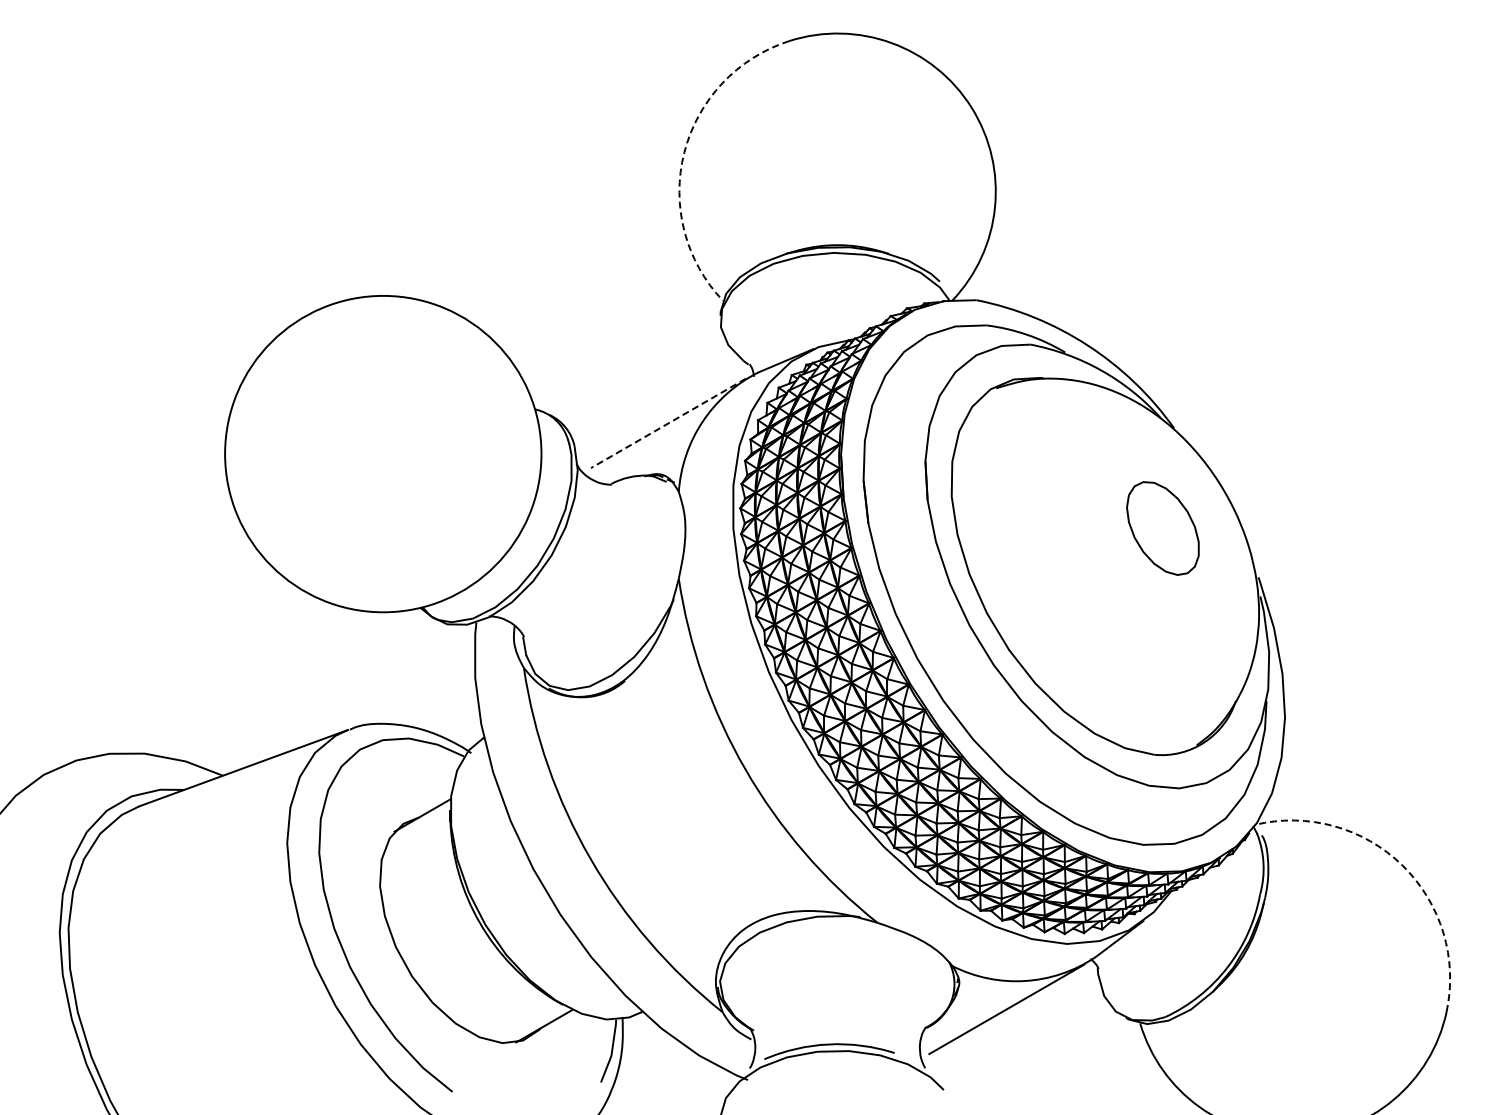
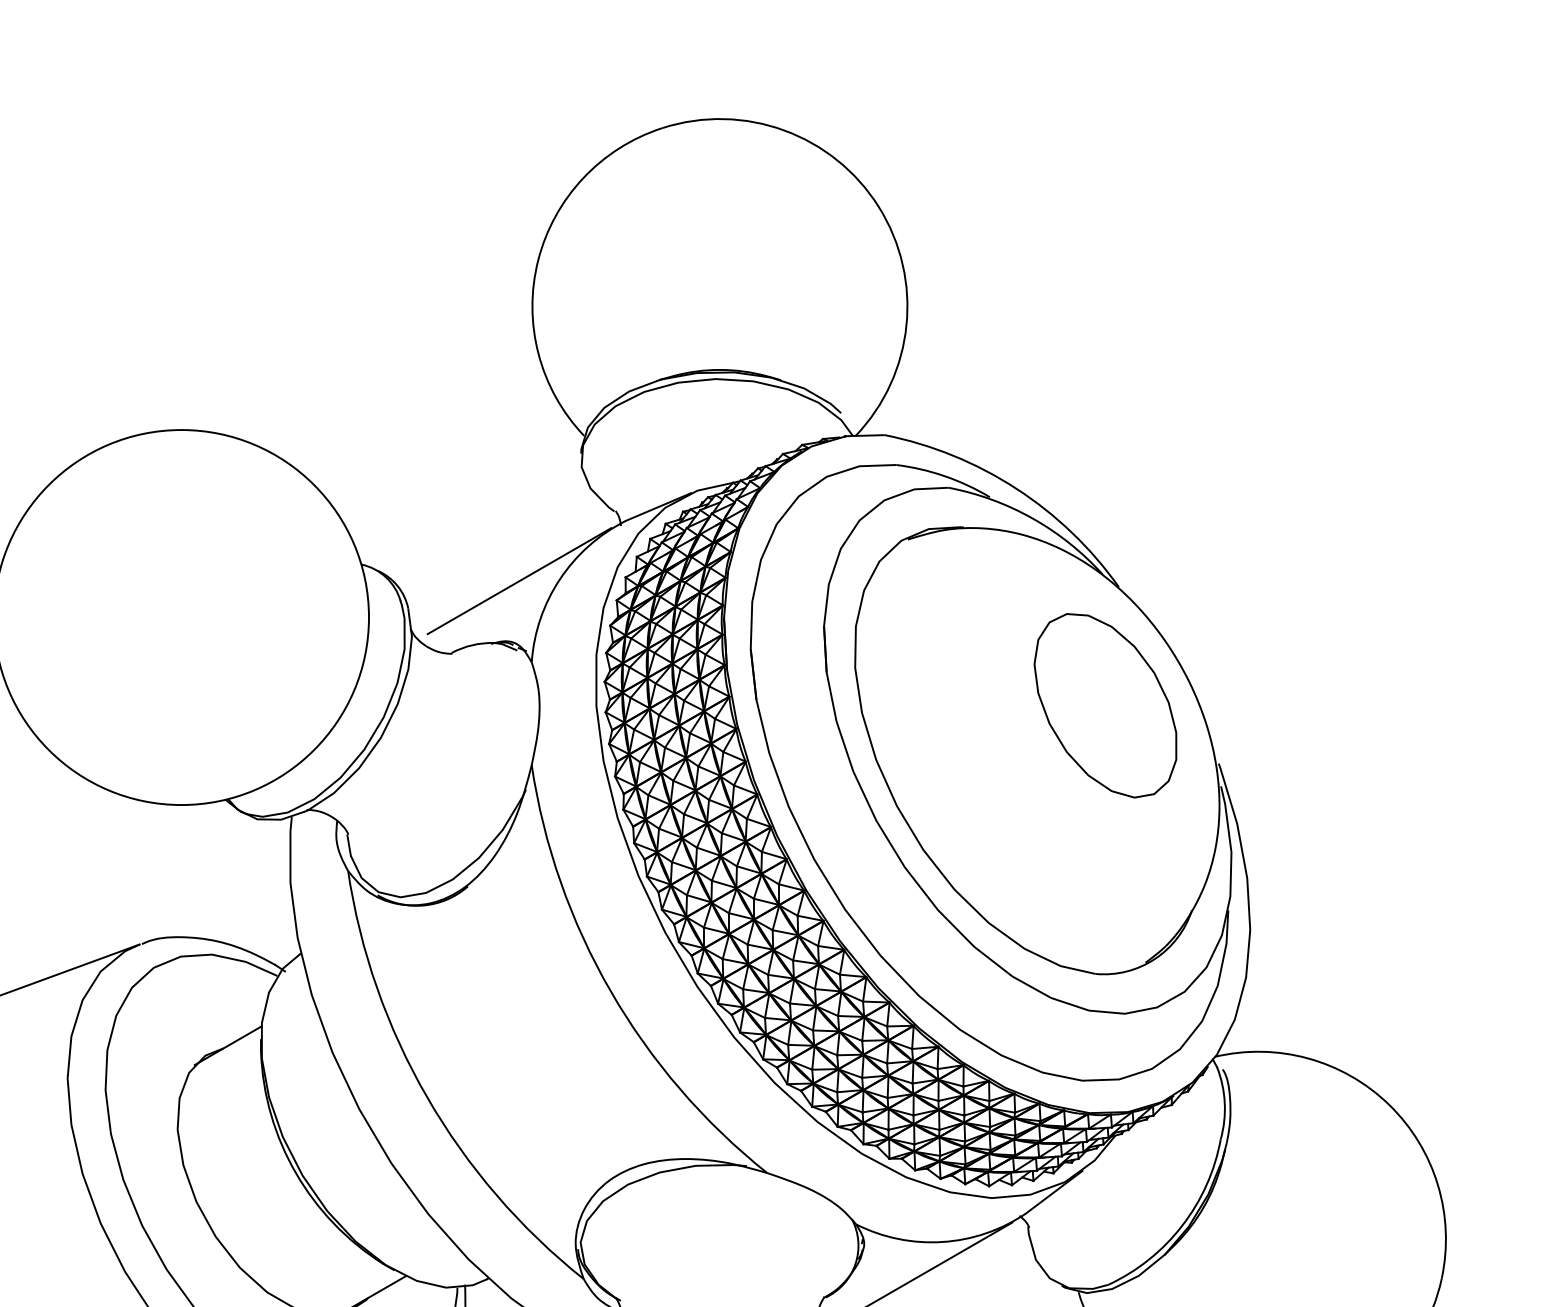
arc: (684, 152) -> (538, 260), dashed -> solid
line: (668, 423) -> (519, 581), dashed -> solid
part: (1162, 528) -> (1105, 705), size x1.67
arc: (1402, 865) -> (1389, 1105), dashed -> solid

